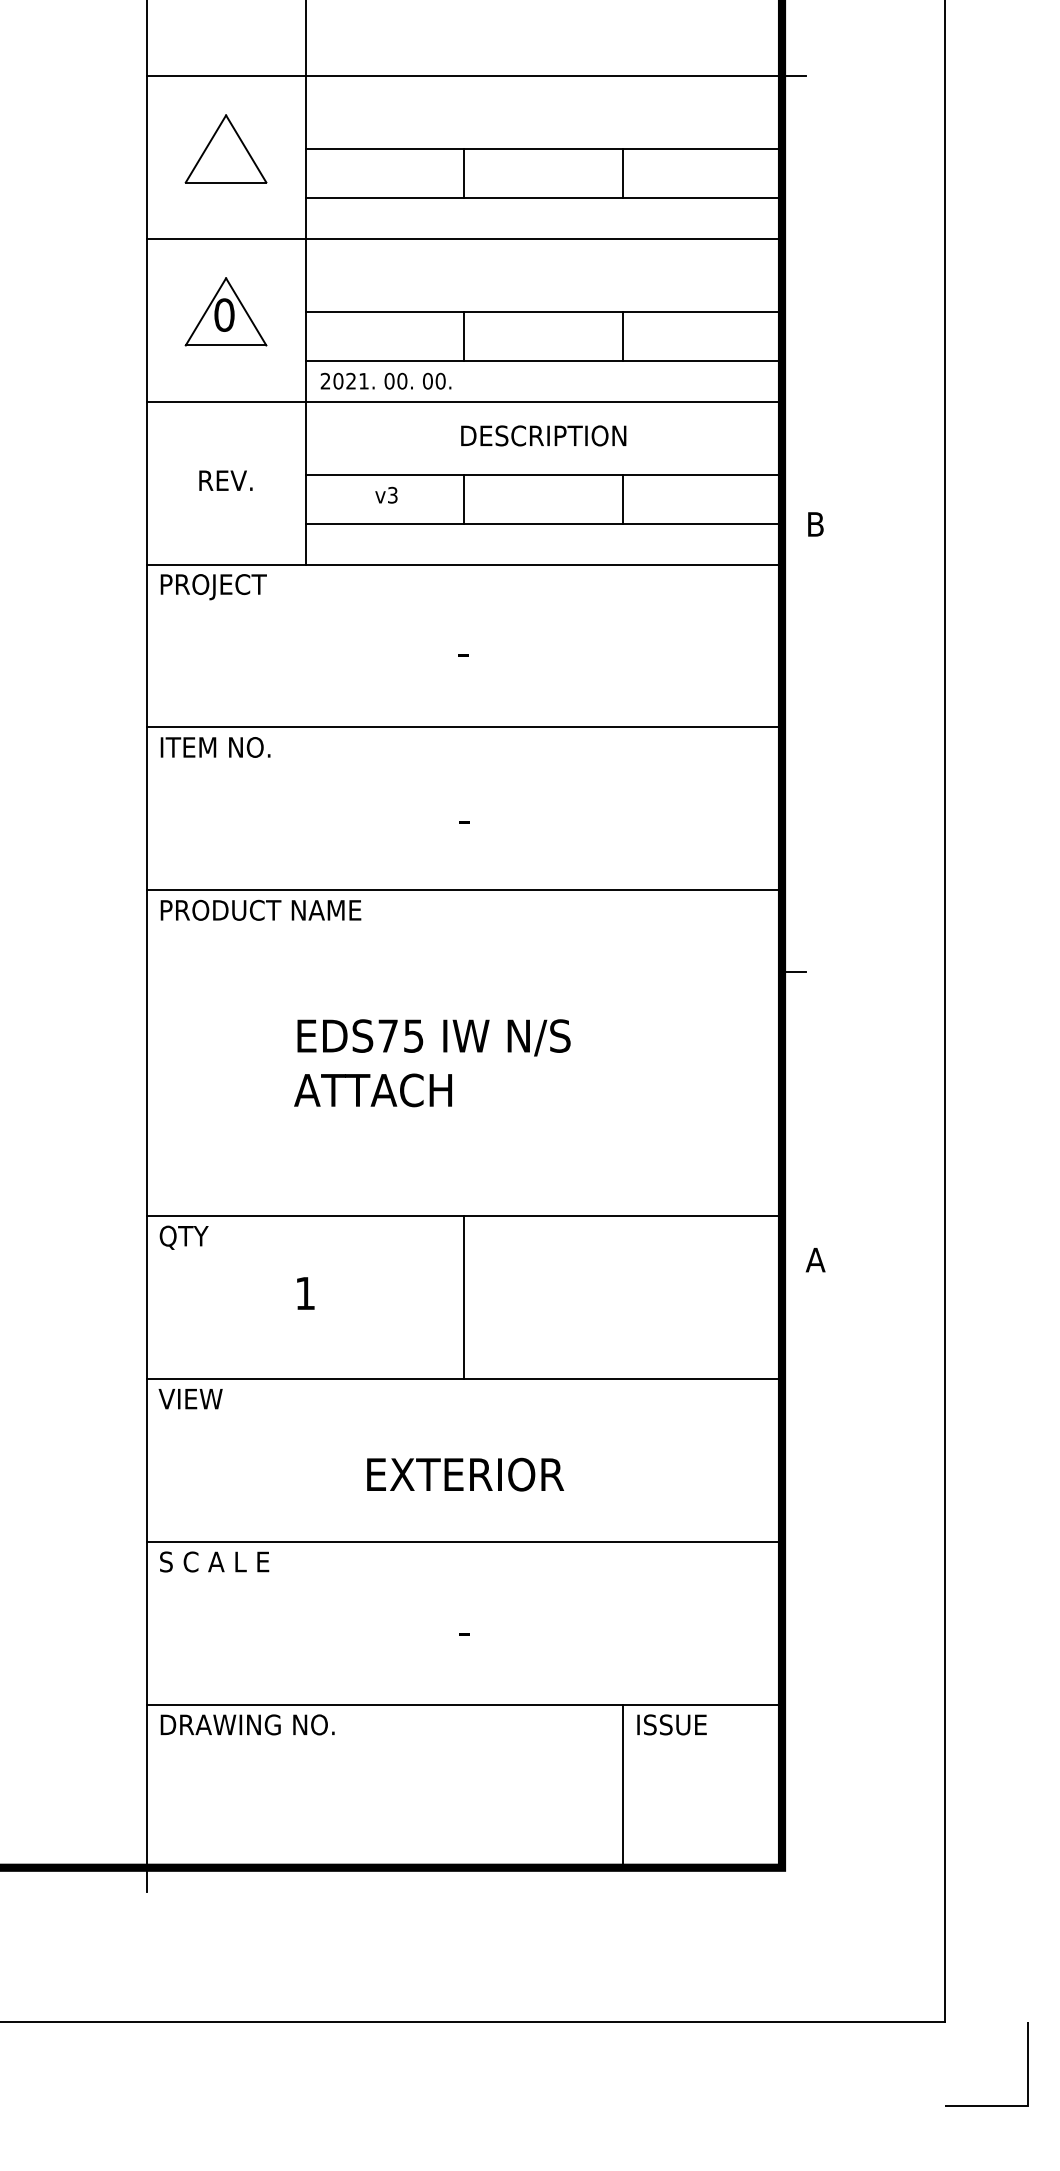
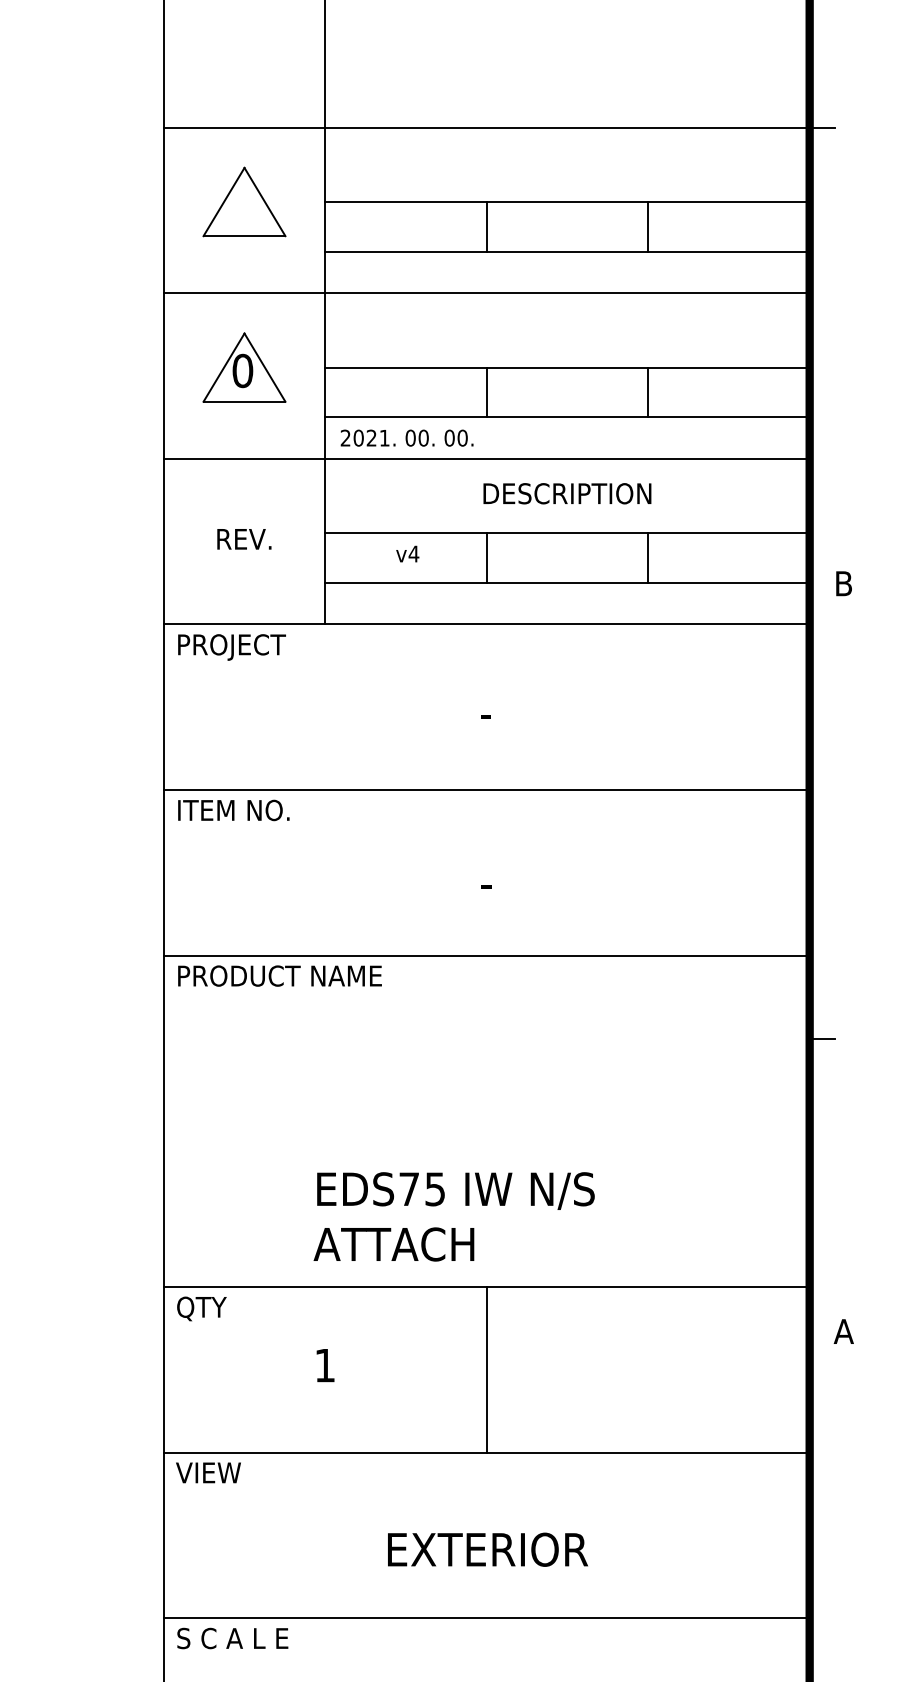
text: (392, 494) -> (413, 553), v3 -> v4
text: (432, 1063) -> (454, 1217), moved

